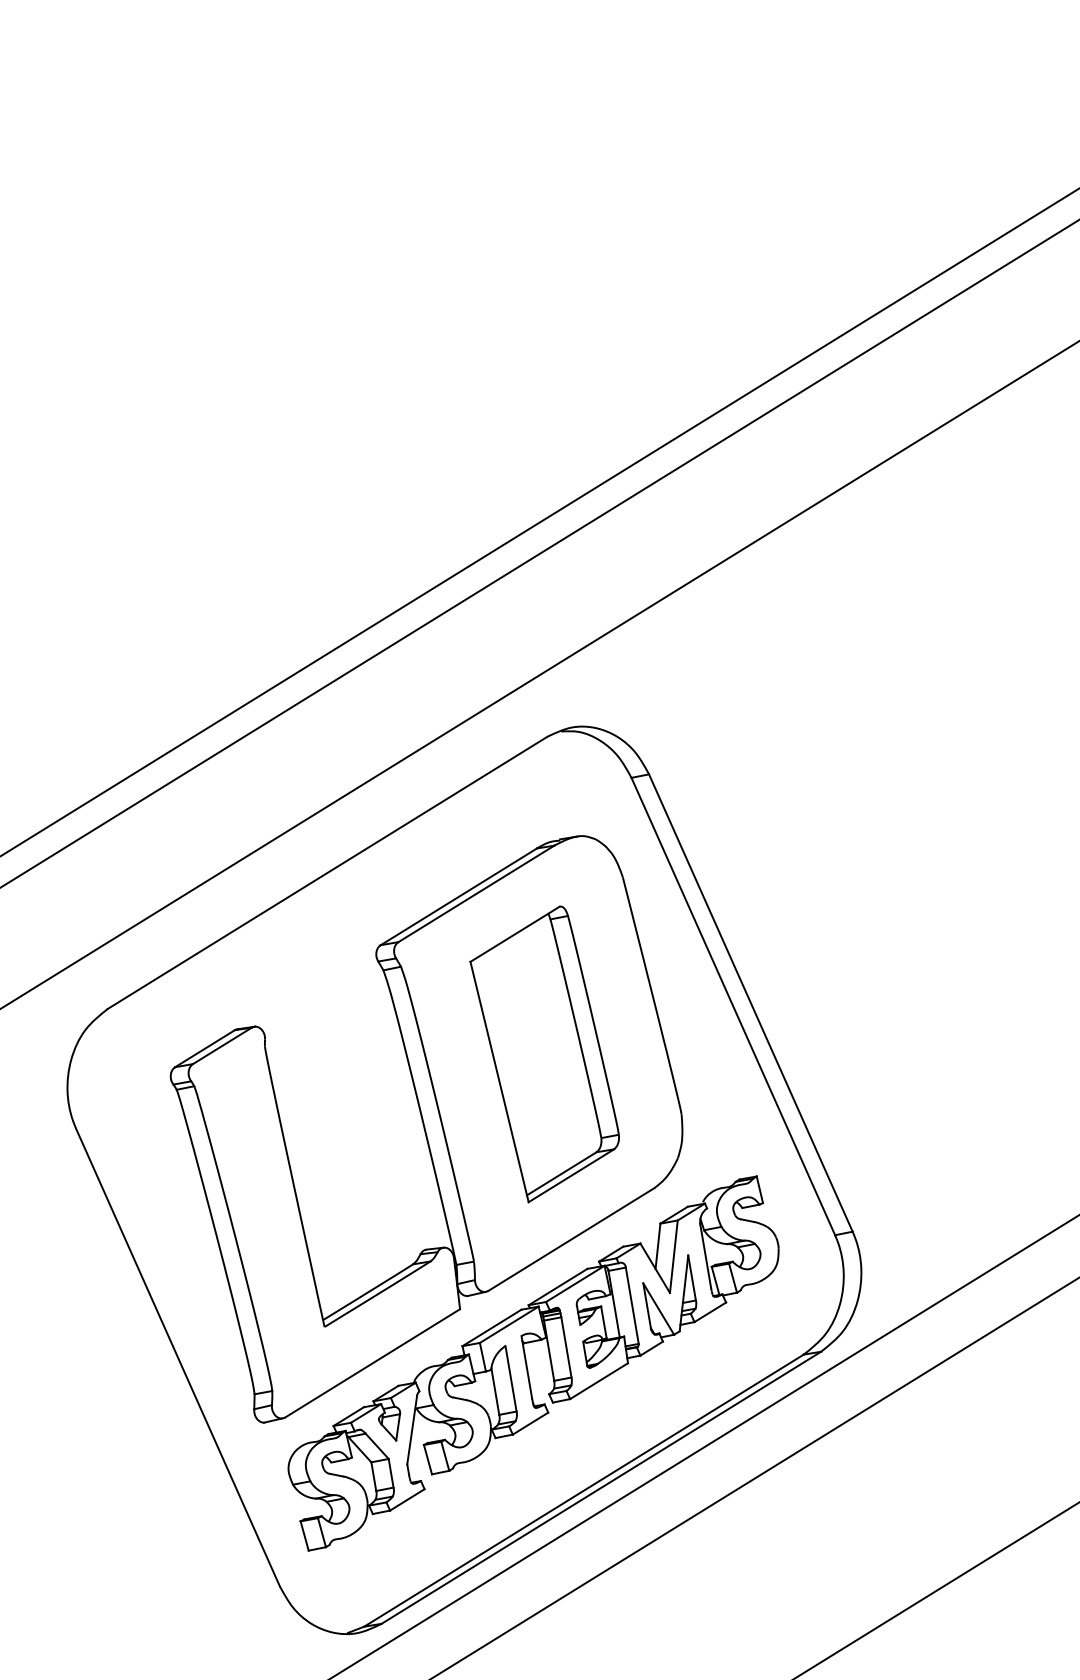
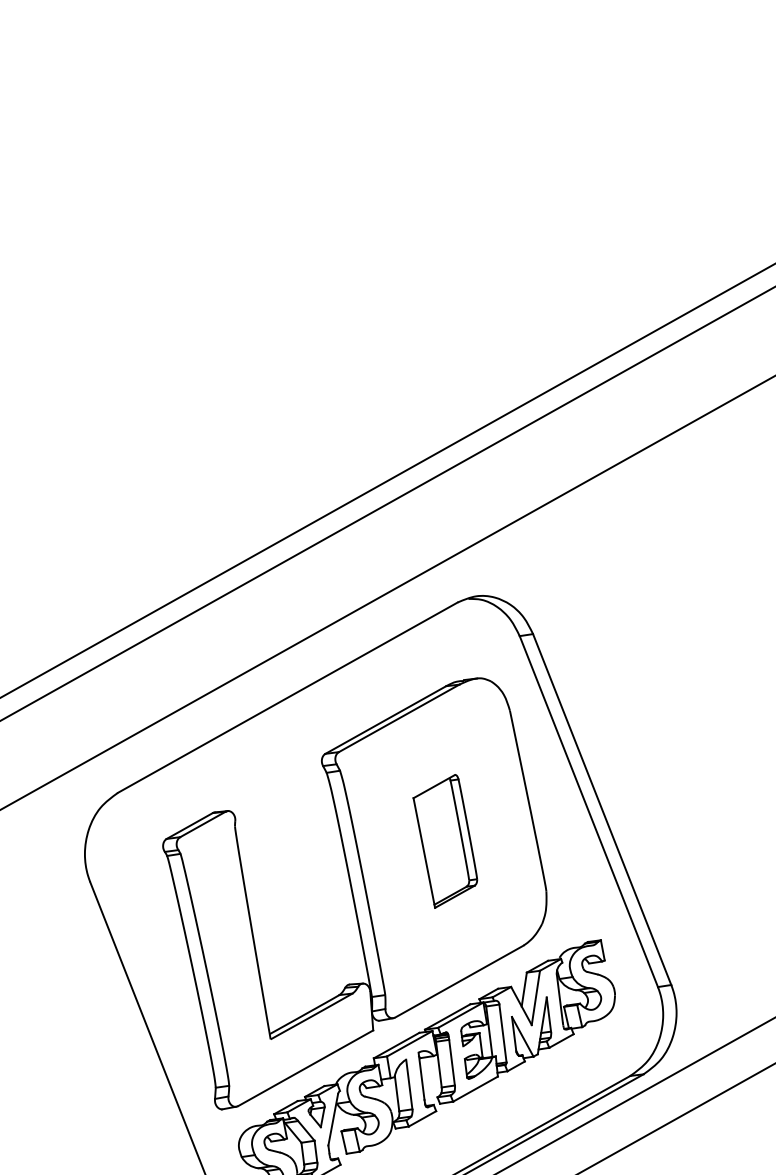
part: (544, 1054) -> (445, 841), size x0.6

